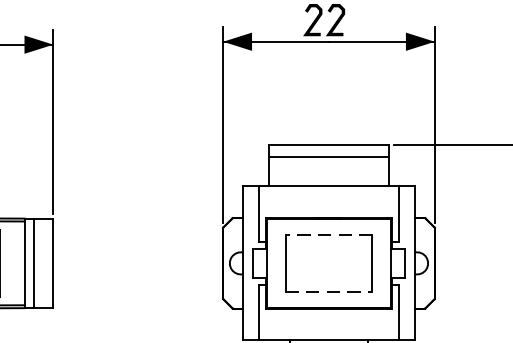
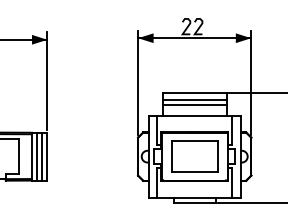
line: (328, 167) -> (194, 105), added
line: (328, 235) -> (194, 141), dashed -> solid
line: (44, 263) -> (42, 156), added
line: (330, 293) -> (195, 172), dashed -> solid

